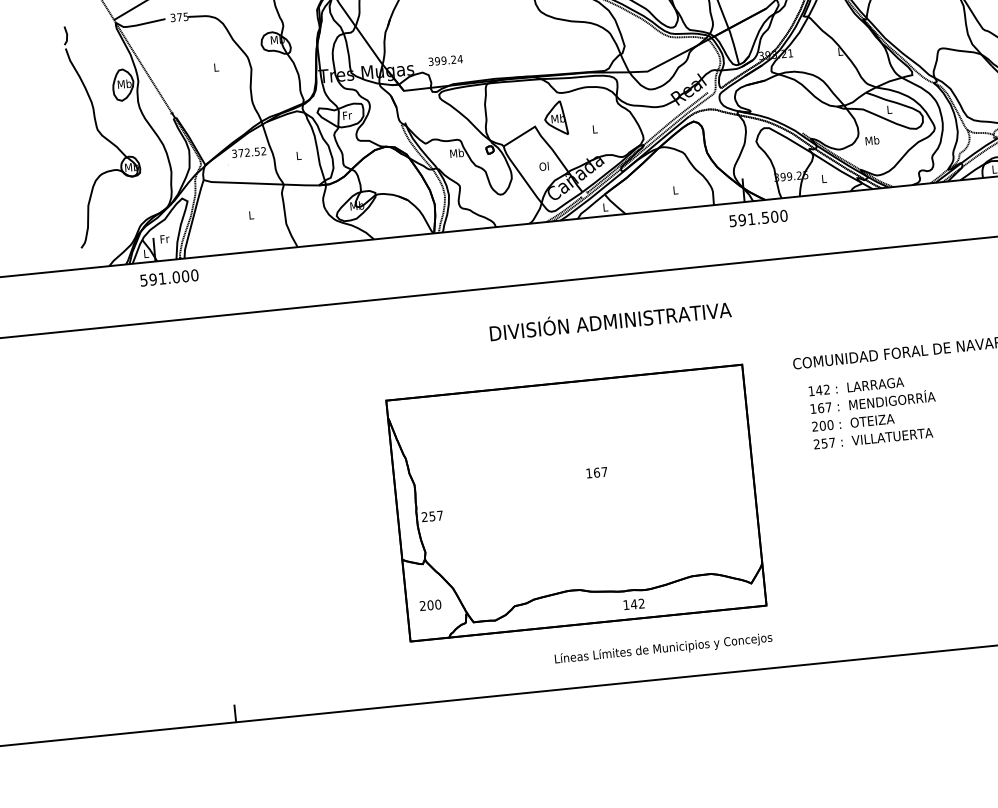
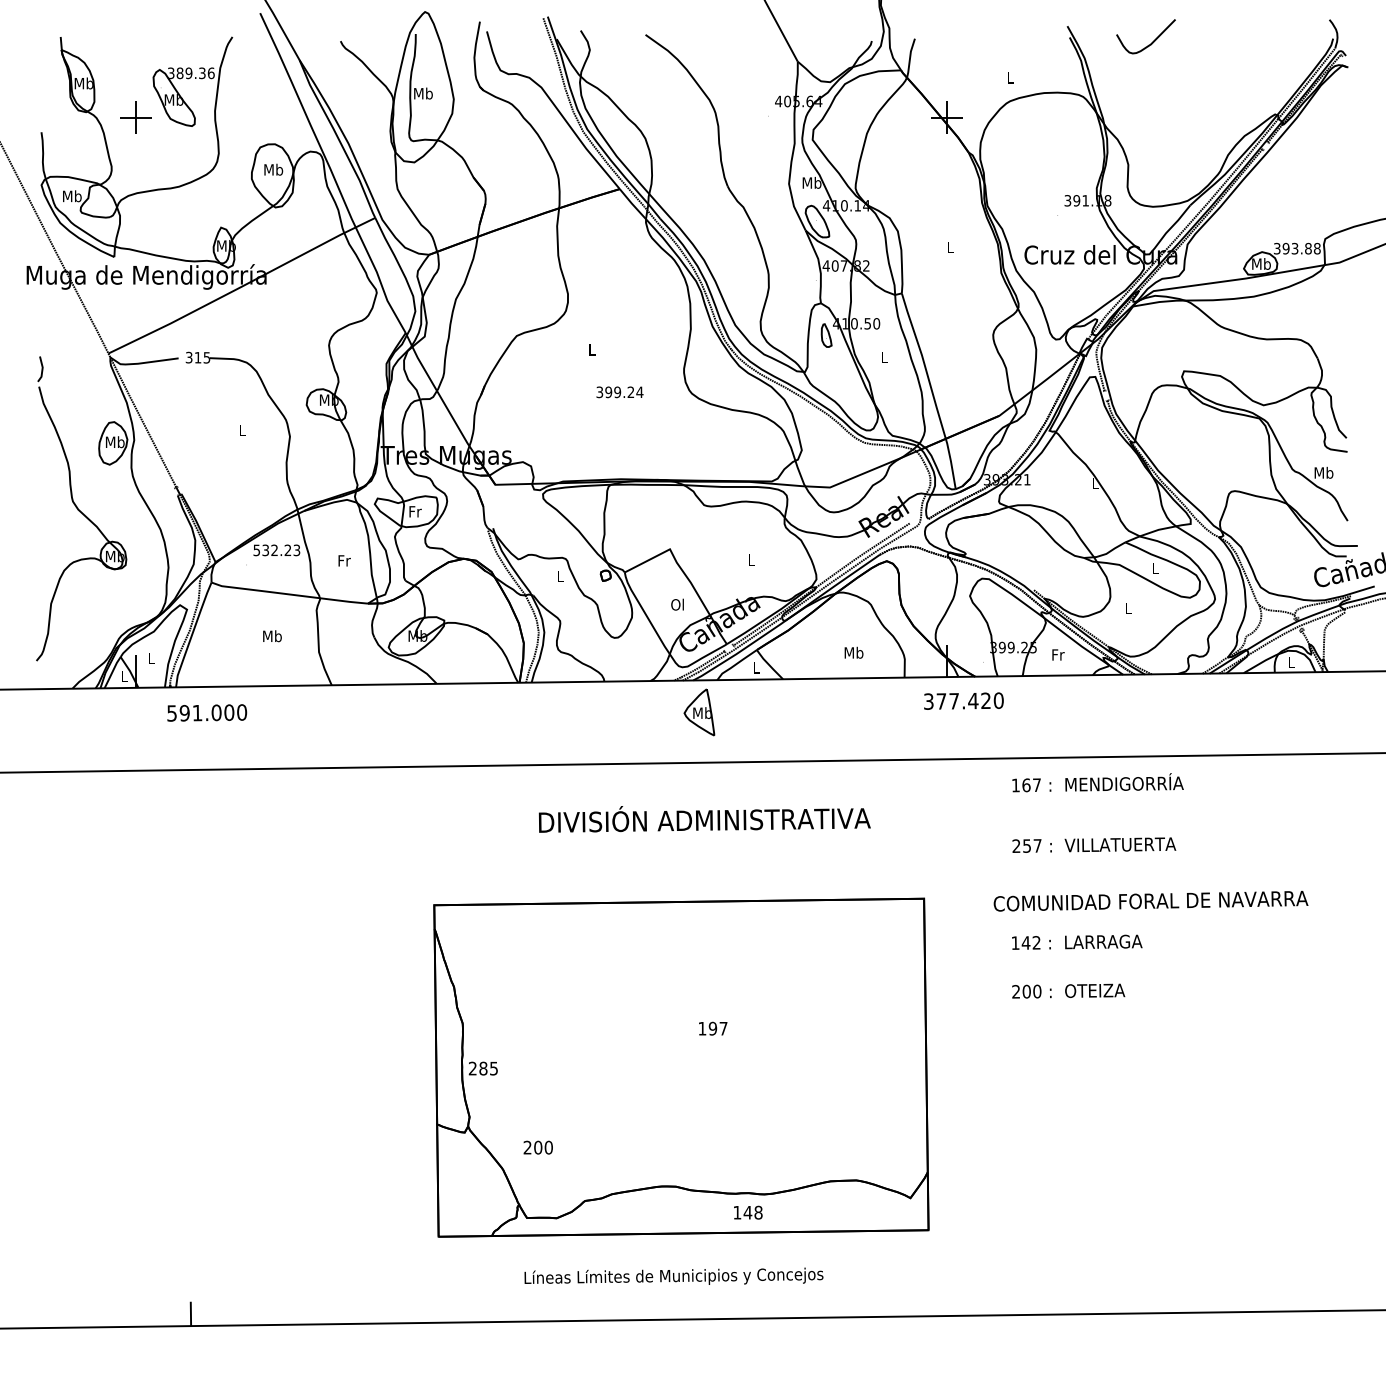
text: (179, 17) -> (197, 357), 375 -> 315
text: (445, 60) -> (619, 392), moved
part: (556, 118) -> (699, 712), moved
text: (872, 140) -> (1128, 608), Mb -> L
text: (248, 152) -> (276, 550), 372.52 -> 532.23
text: (457, 153) -> (560, 576), Mb -> L
text: (299, 155) -> (344, 560), L -> Fr
text: (824, 178) -> (1058, 654), L -> Fr
text: (675, 190) -> (853, 652), L -> Mb
text: (251, 215) -> (272, 636), L -> Mb
text: (753, 218) -> (957, 700), 591.500 -> 377.420
text: (164, 239) -> (151, 658), Fr -> L
text: (169, 277) -> (207, 712), moved
text: (610, 321) -> (704, 819), moved
text: (872, 401) -> (1097, 782), moved
text: (873, 438) -> (1094, 844), moved
text: (596, 472) -> (712, 1028), 167 -> 197
text: (436, 515) -> (488, 1068), 257 -> 285
text: (641, 603) -> (758, 1212), 142 -> 148
text: (429, 605) -> (537, 1147), moved
text: (663, 647) -> (673, 1275), moved

